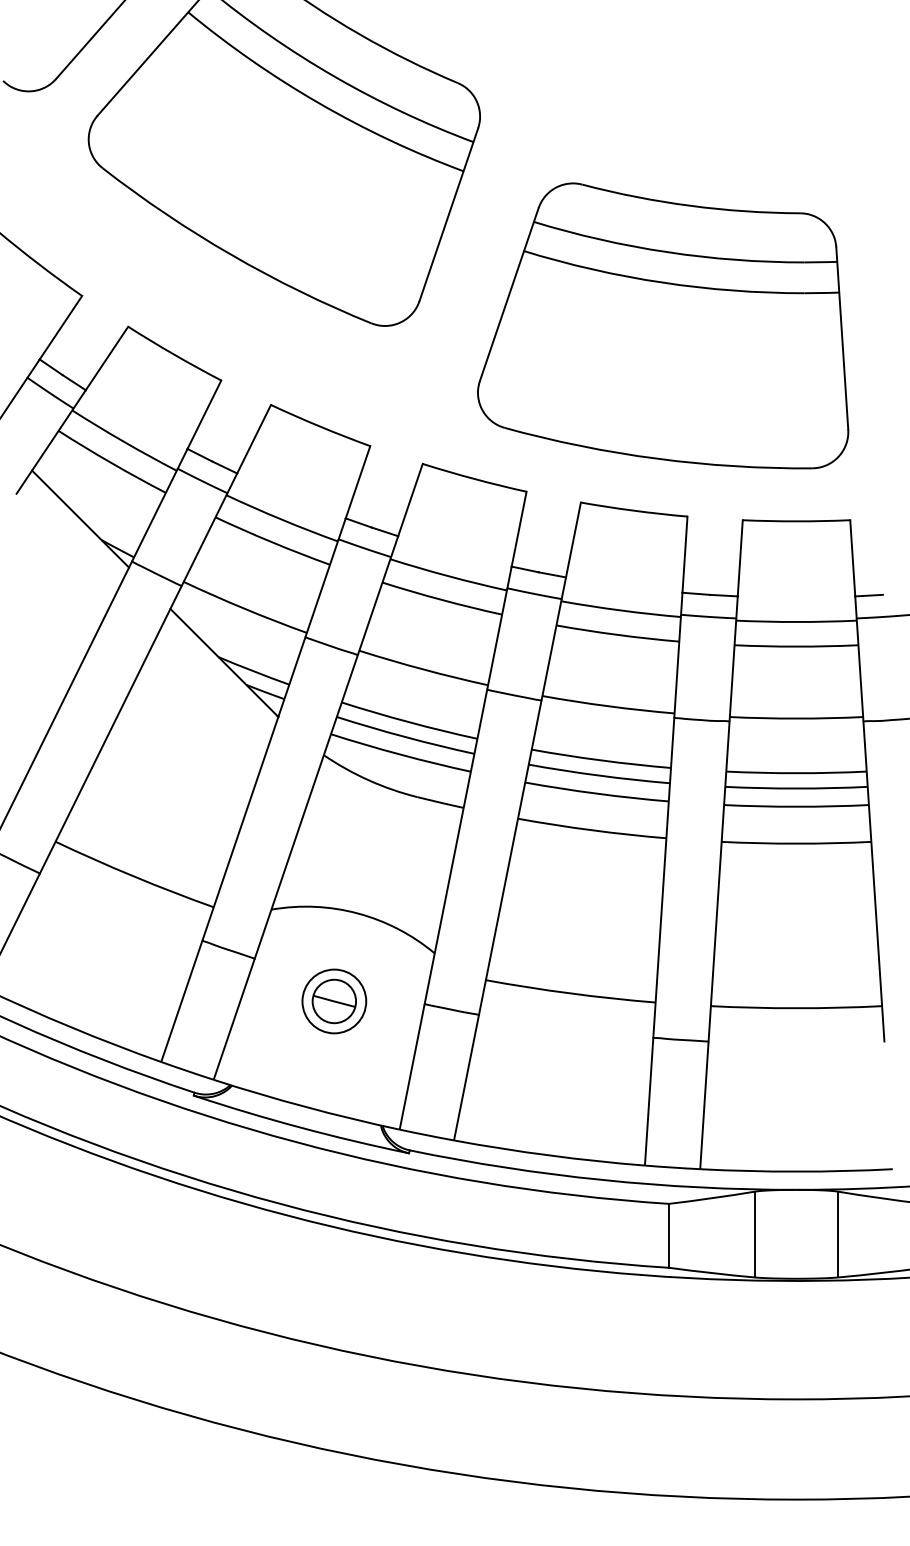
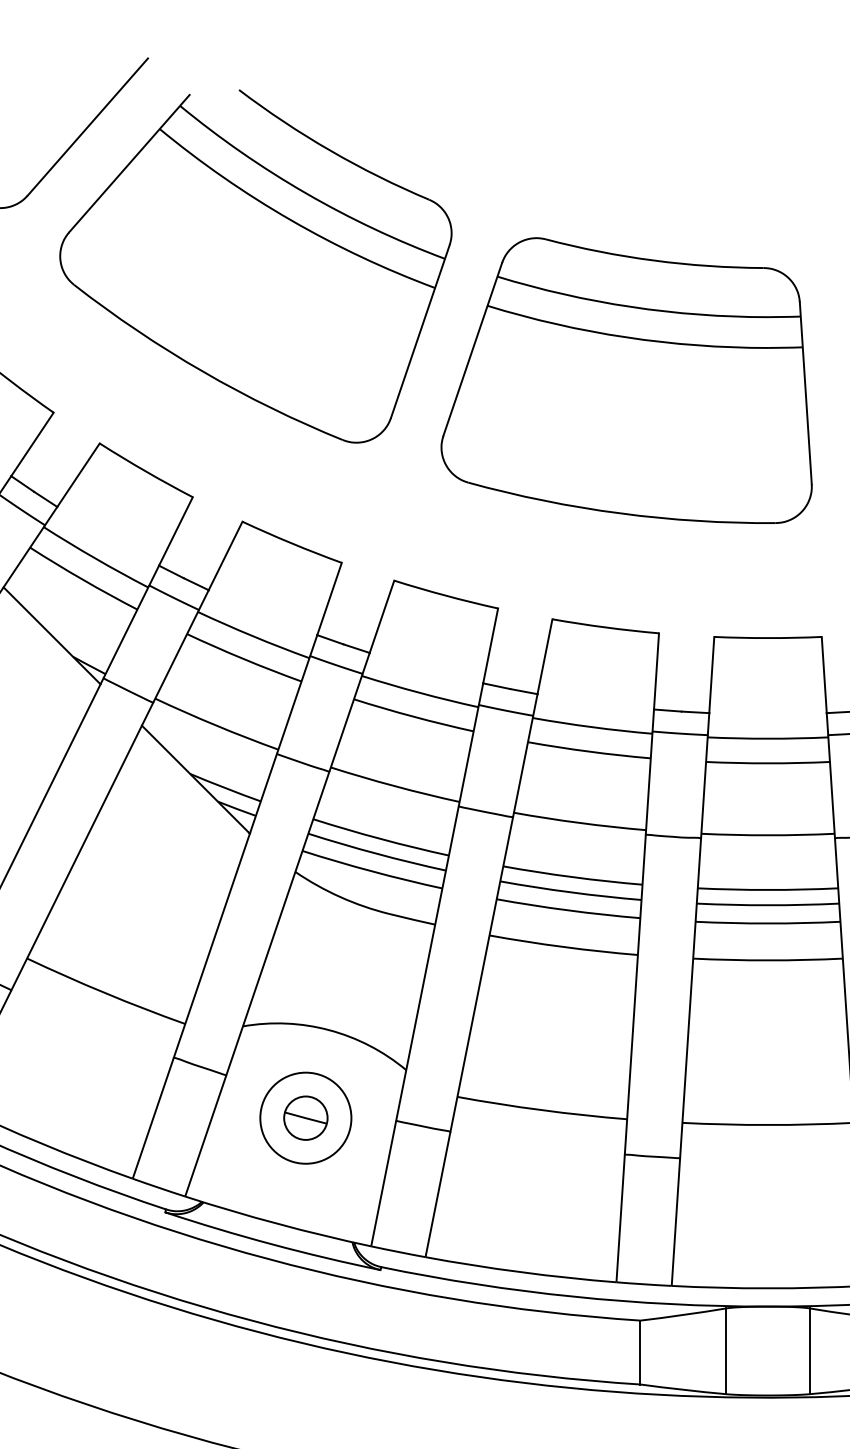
part: (663, 325) -> (627, 380), moved
circle: (333, 1001) -> (305, 1118), size x1.43

